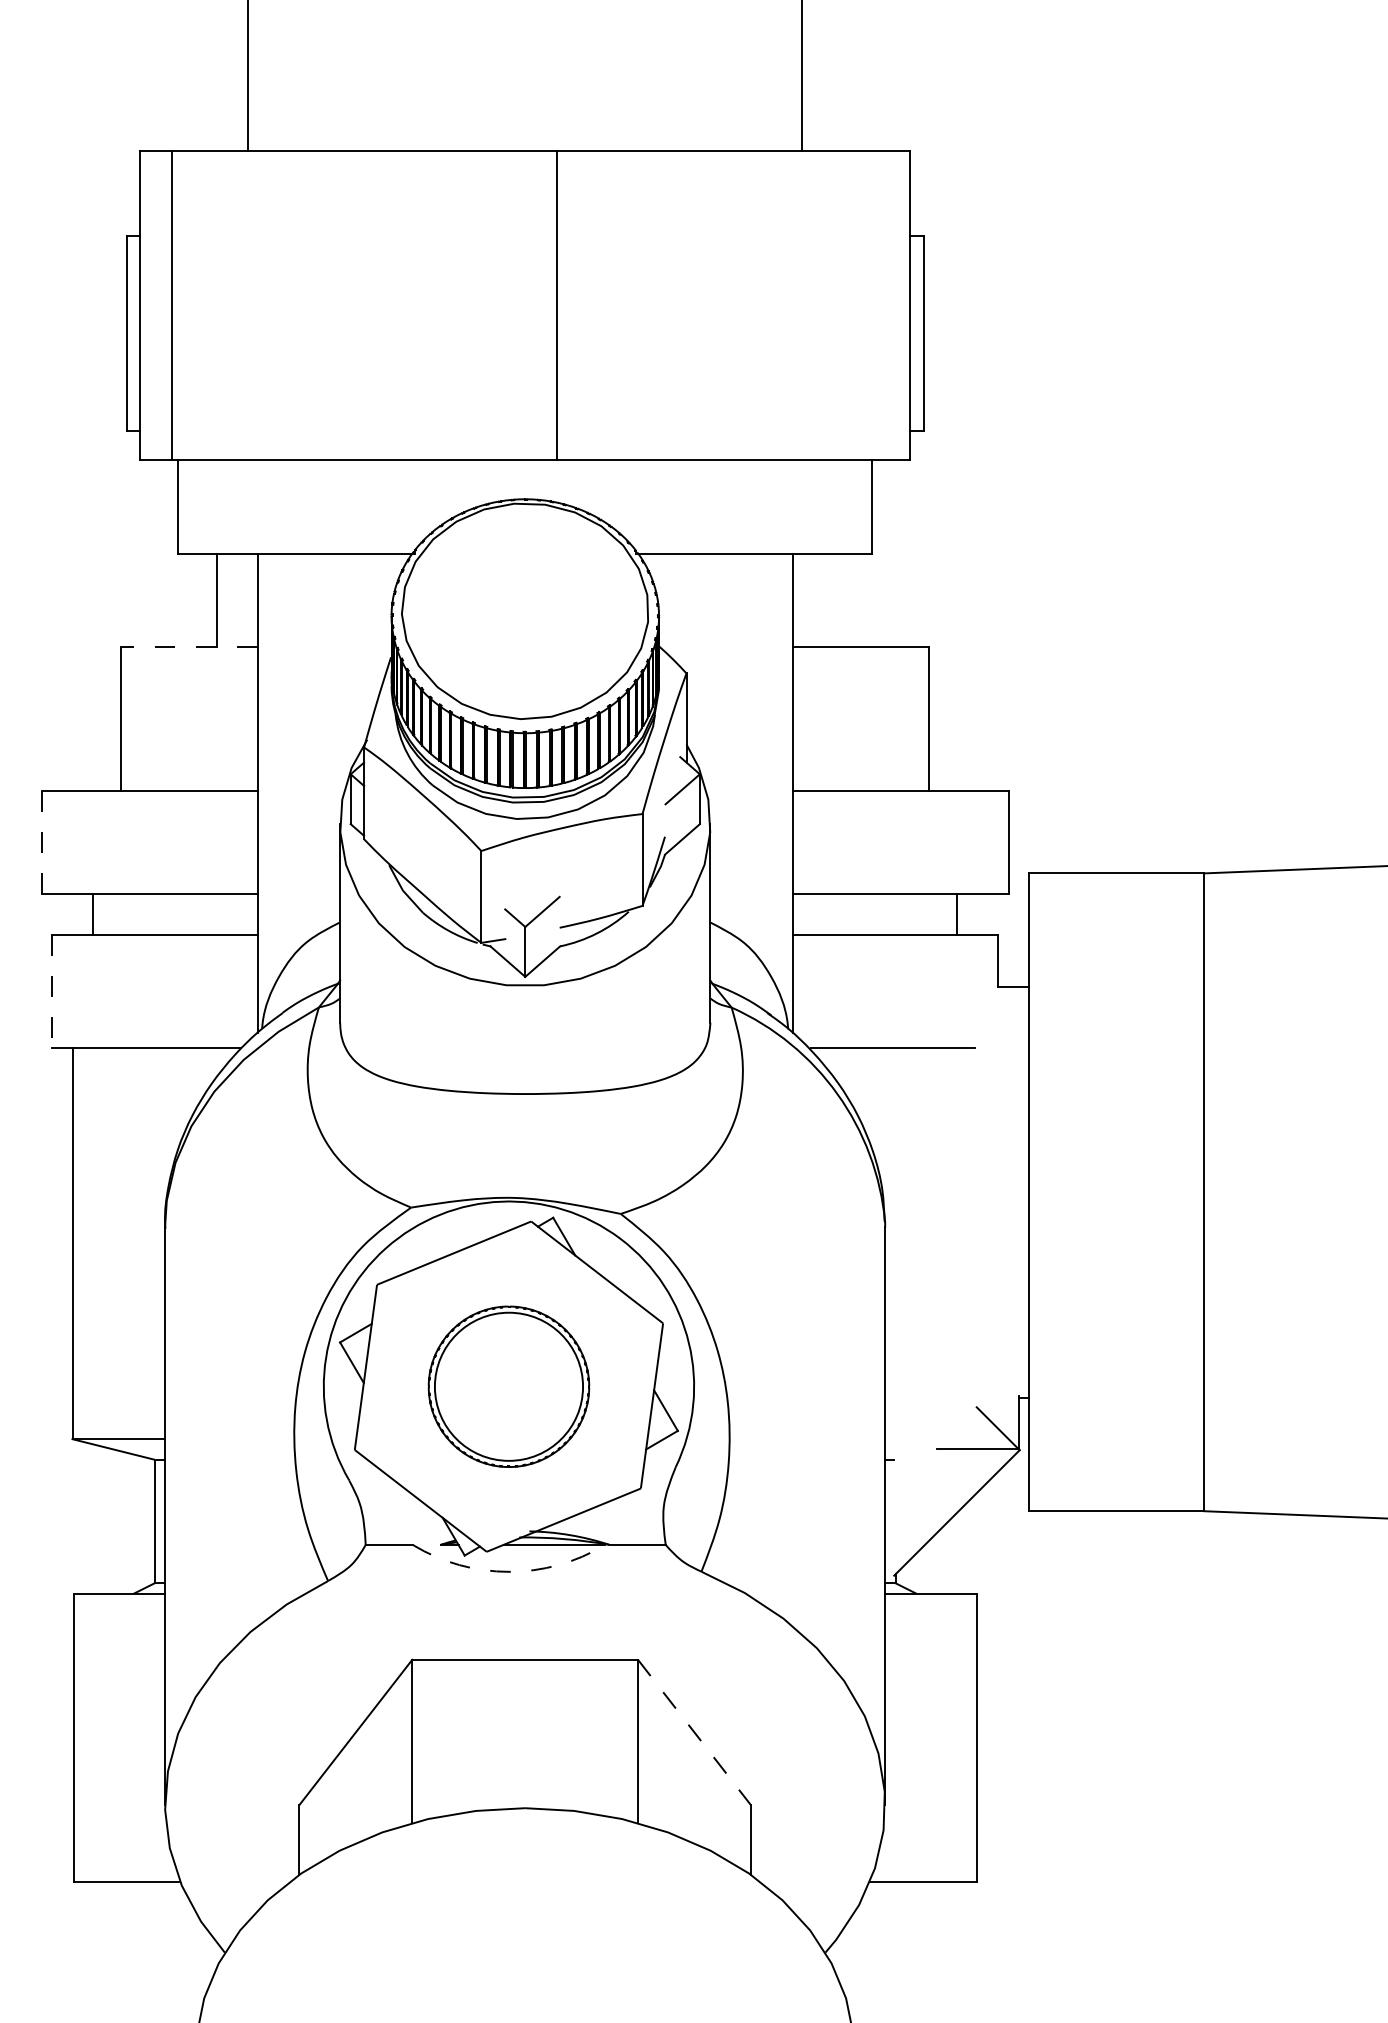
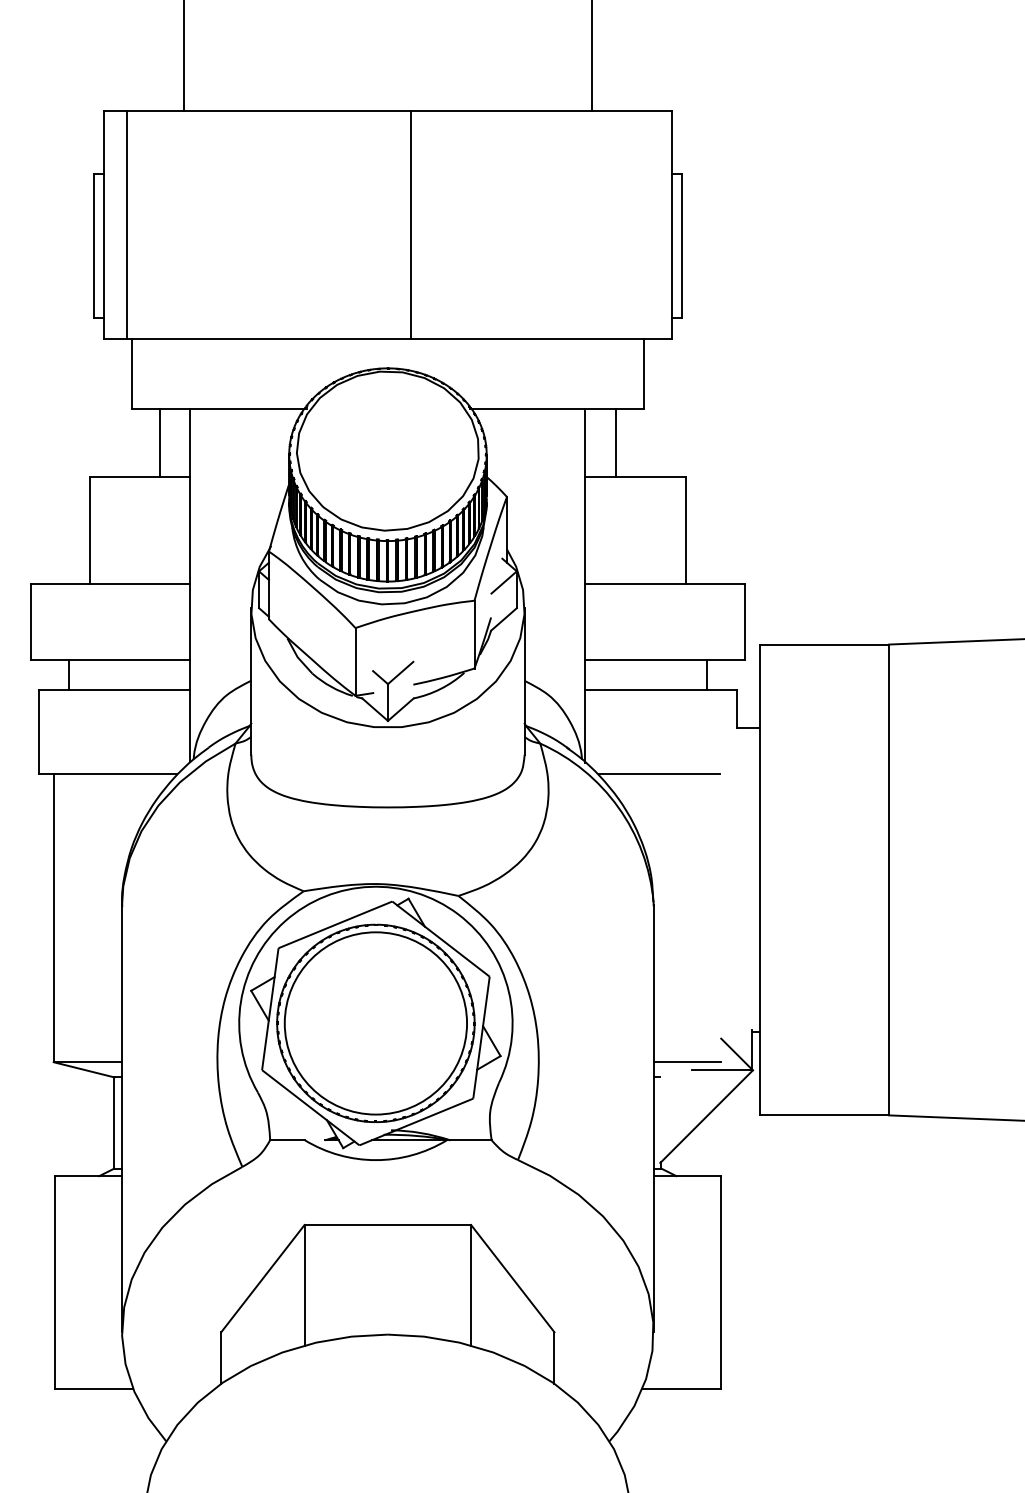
line: (833, 600) -> (615, 443), added
line: (188, 647) -> (139, 477), dashed -> solid
line: (41, 843) -> (30, 622), dashed -> solid
line: (51, 991) -> (38, 731), dashed -> solid
part: (508, 1386) -> (375, 1023), size x1.67
line: (930, 1439) -> (687, 1062), added
arc: (508, 1571) -> (375, 1159), dashed -> solid
line: (694, 1732) -> (512, 1278), dashed -> solid

